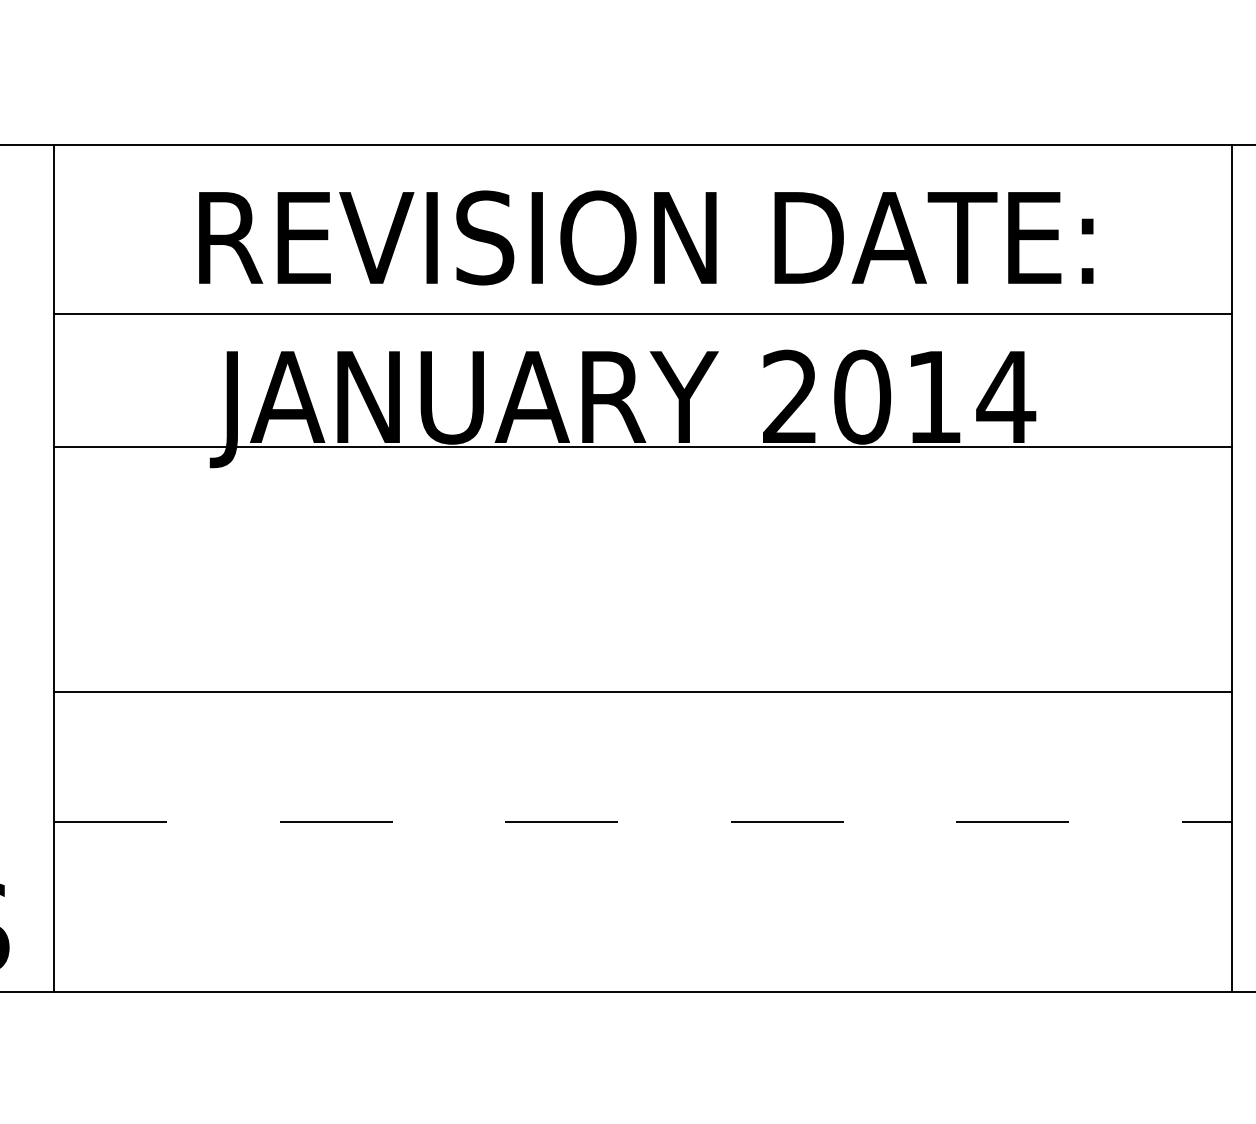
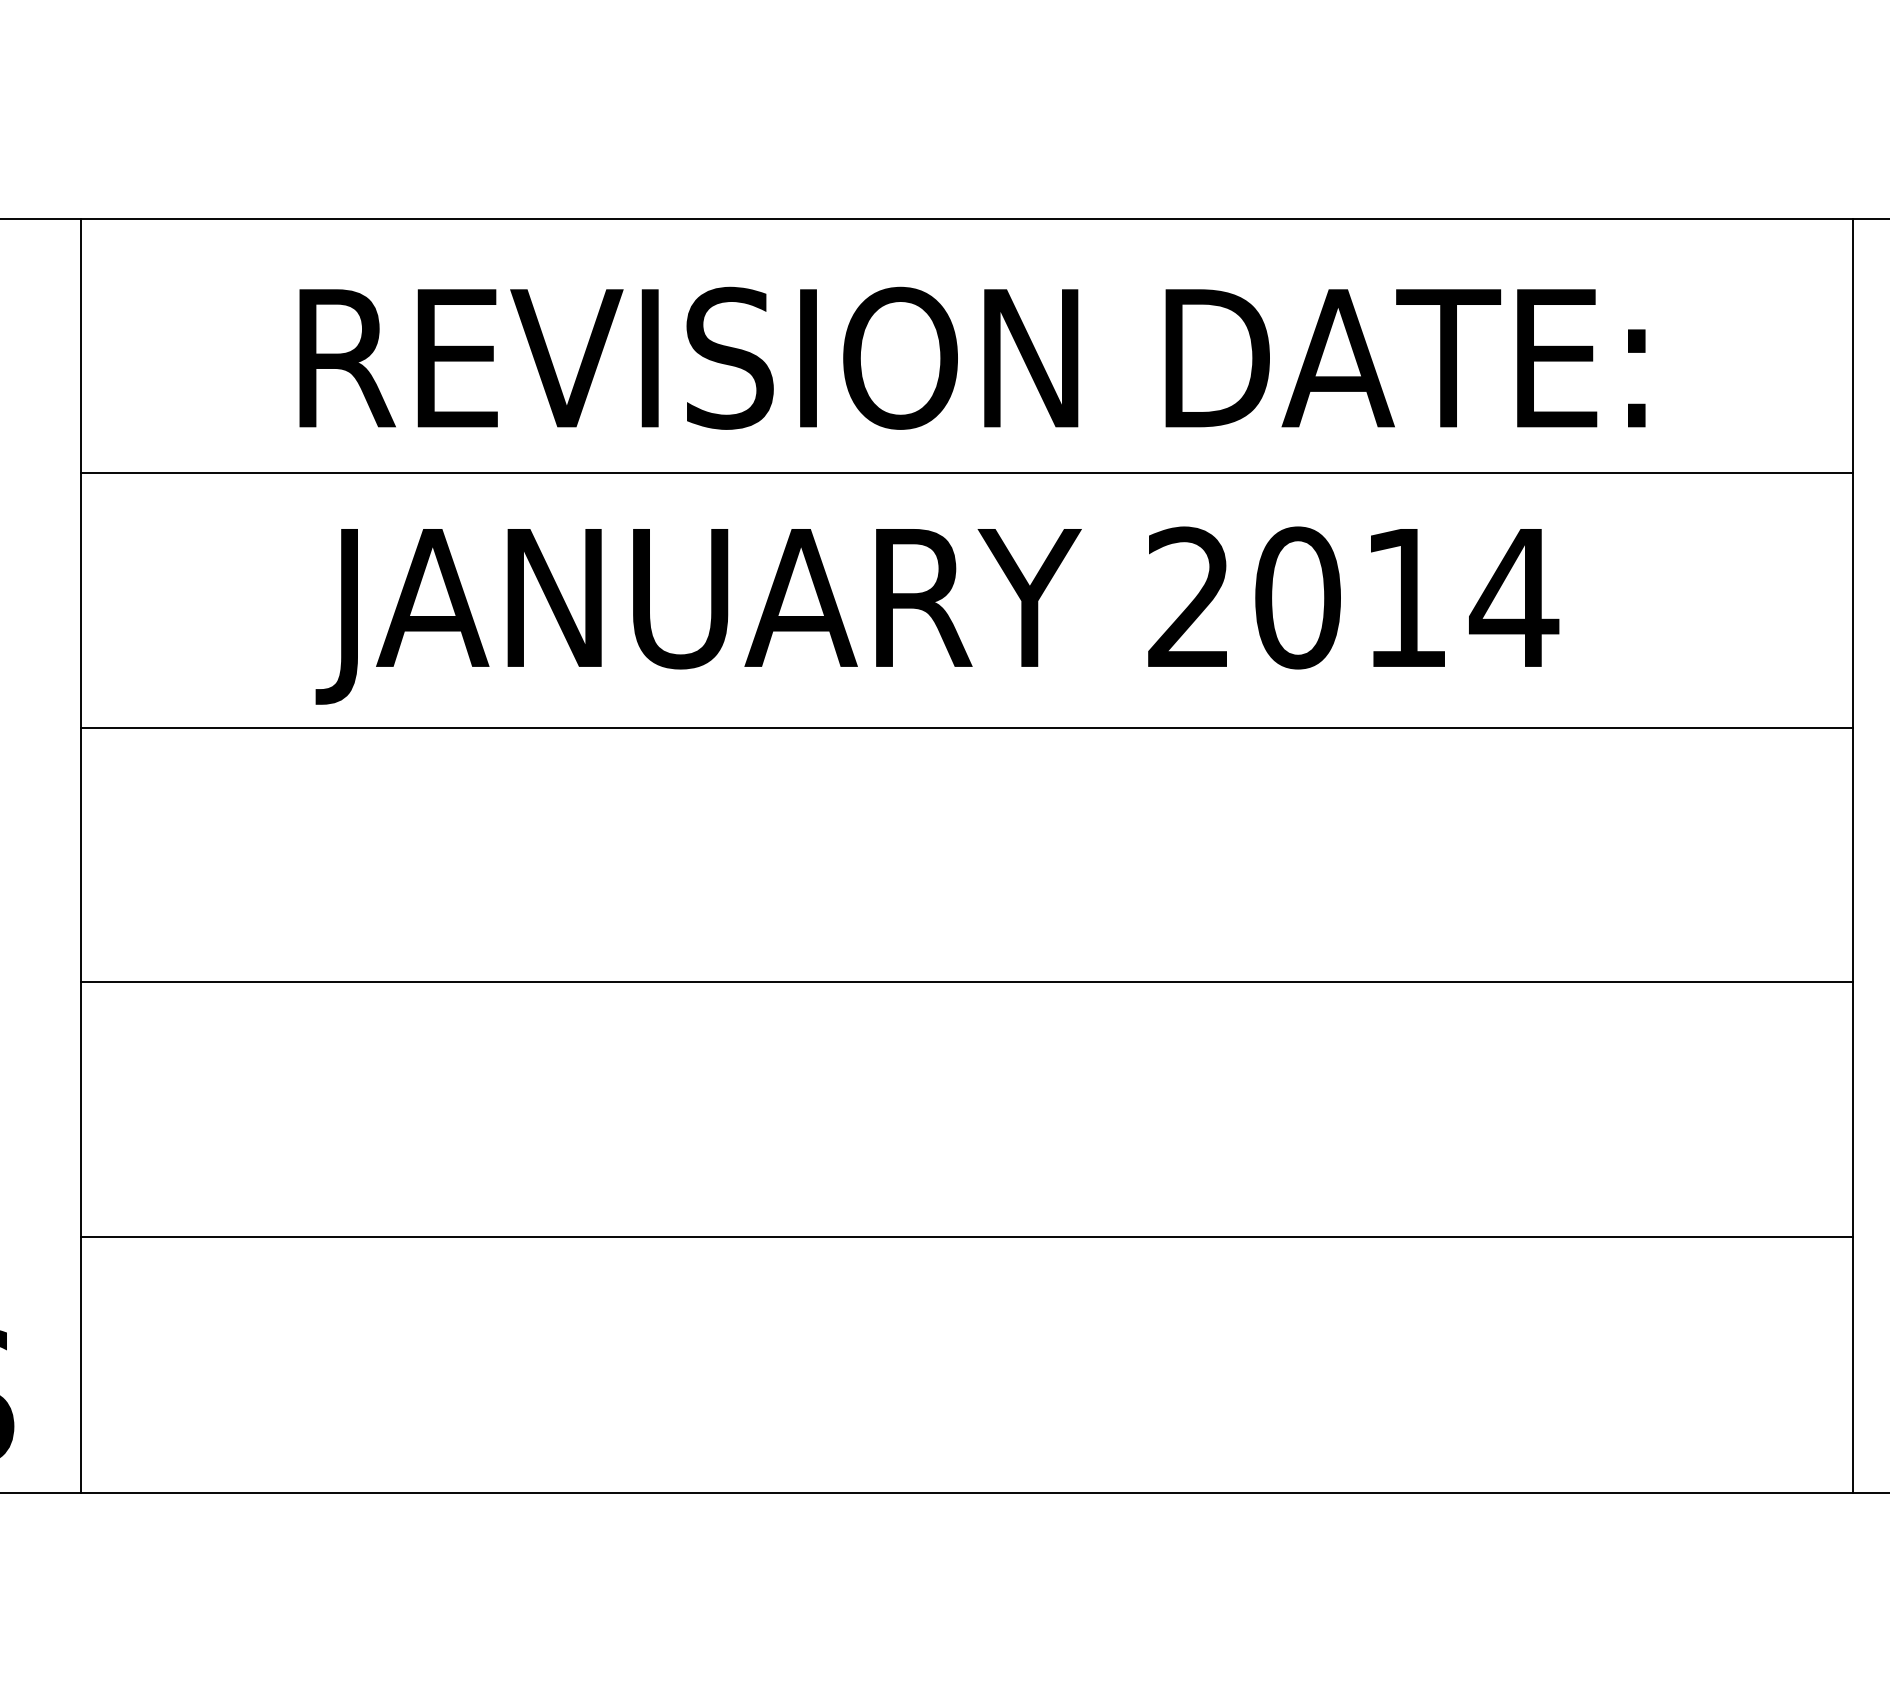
line: (642, 447) -> (966, 727), moved
line: (642, 691) -> (966, 982), moved
line: (642, 821) -> (966, 1236), dashed -> solid

